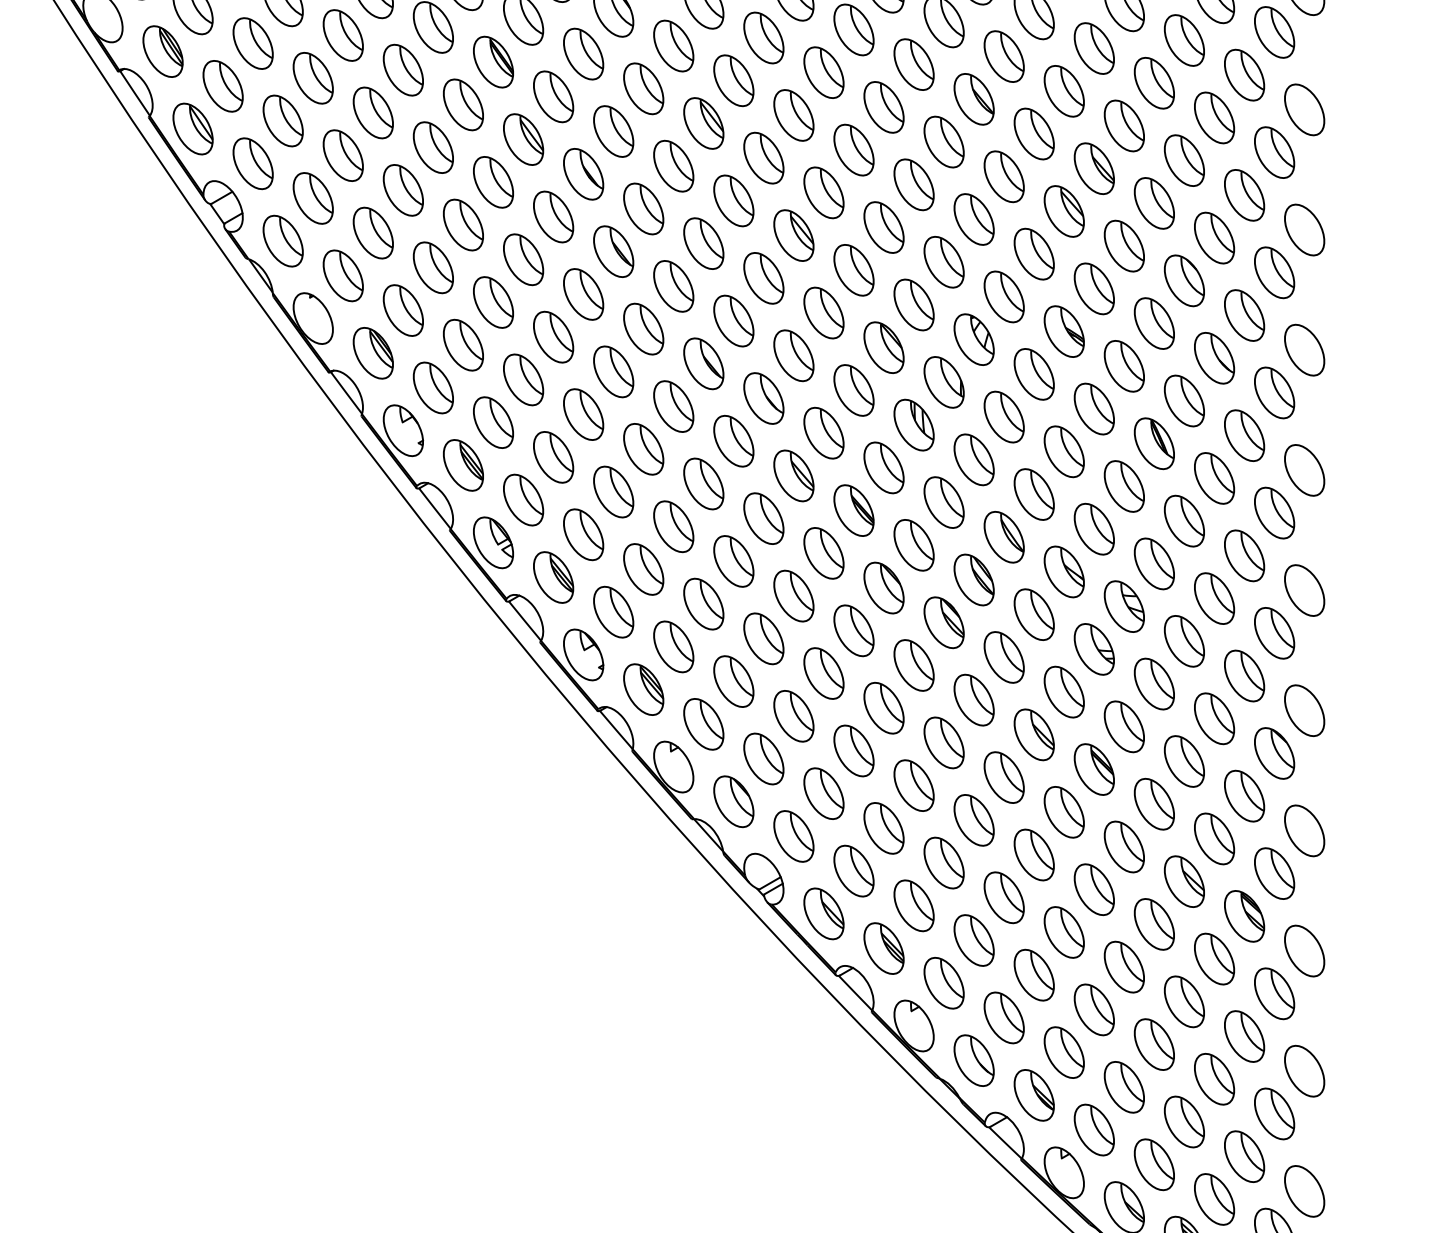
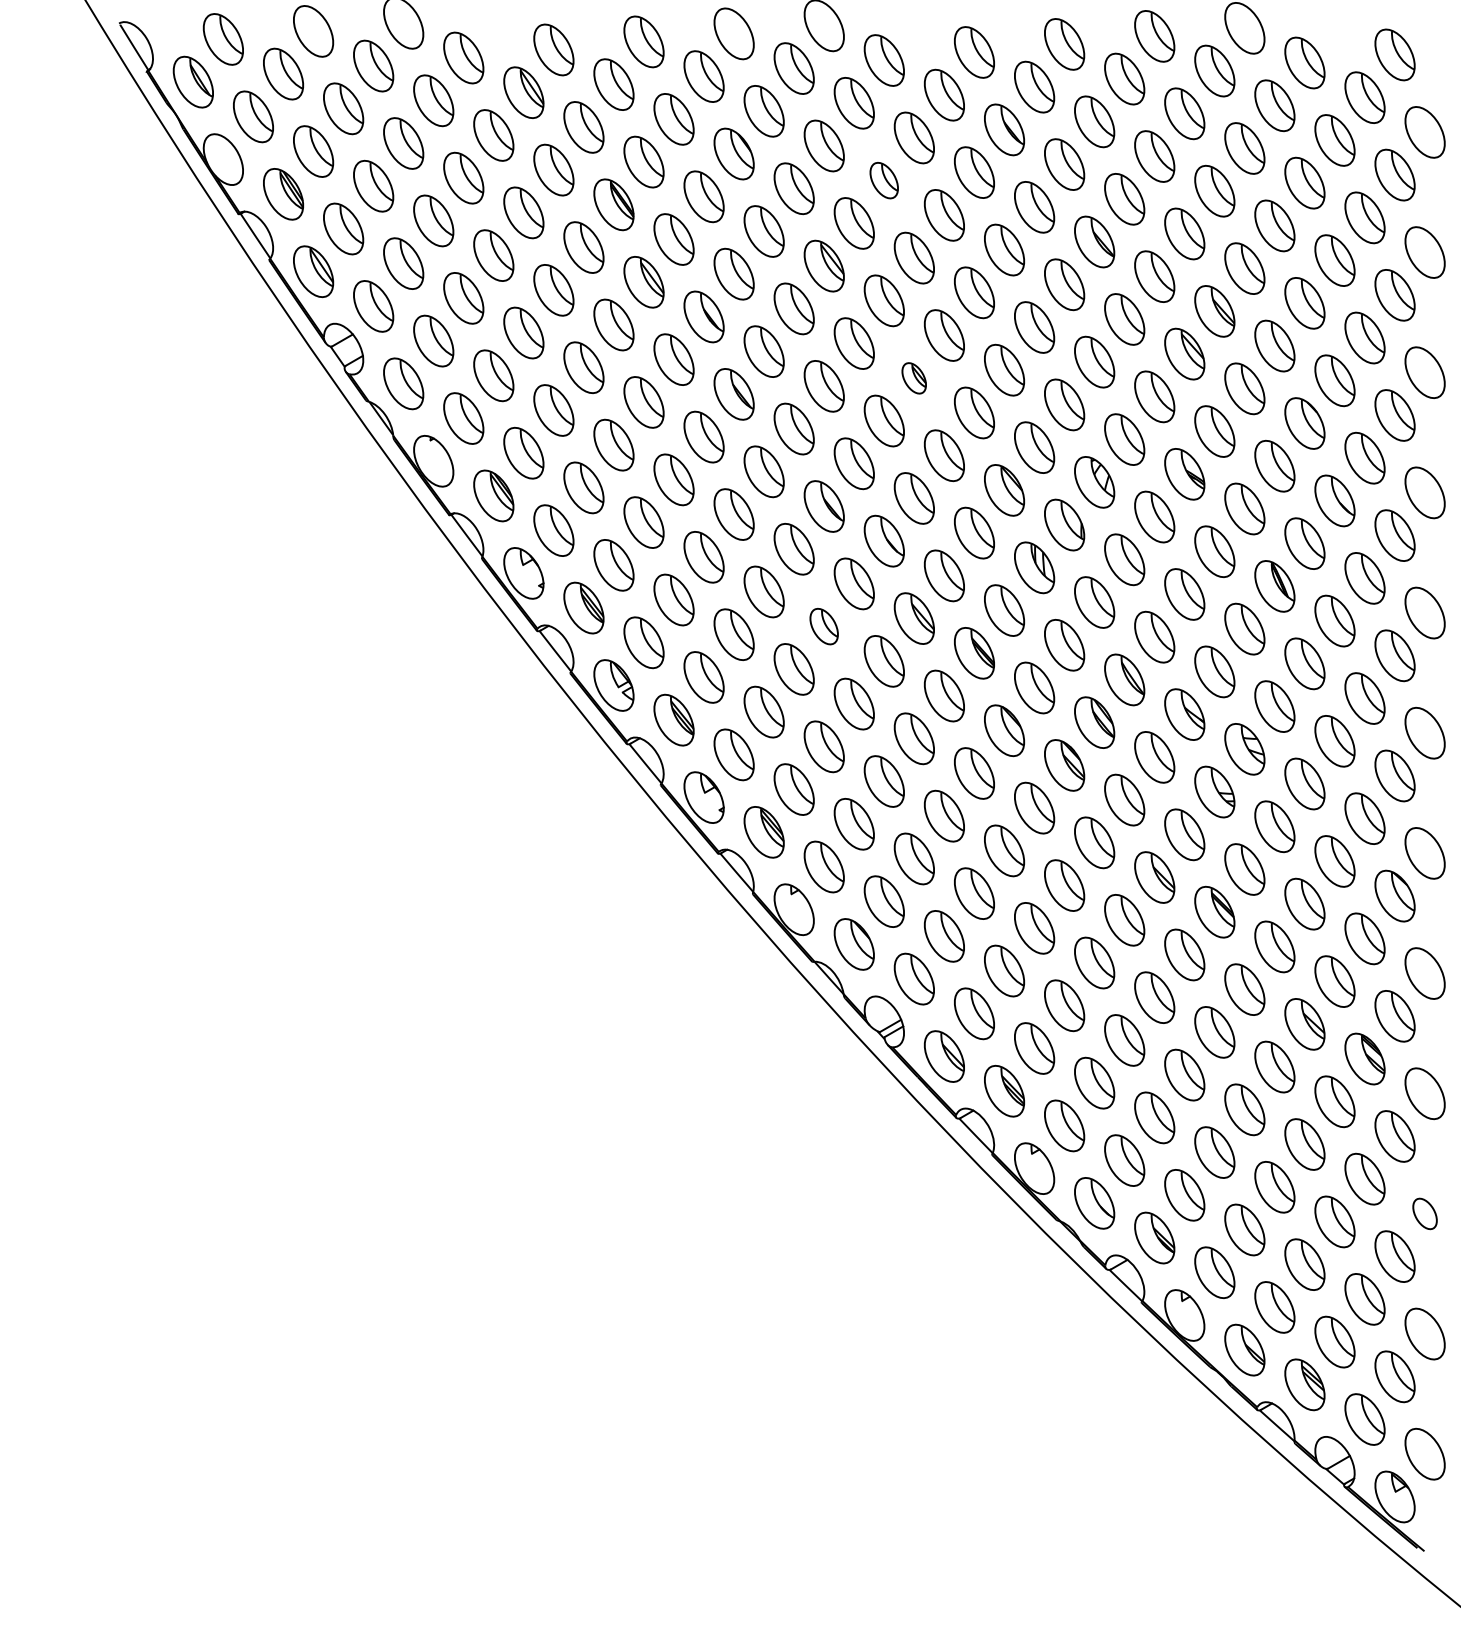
part: (763, 37) -> (883, 180), size x0.7
part: (793, 235) -> (913, 378), size x0.6
part: (703, 483) -> (823, 626), size x0.7
part: (1304, 1070) -> (1424, 1213), size x0.6

